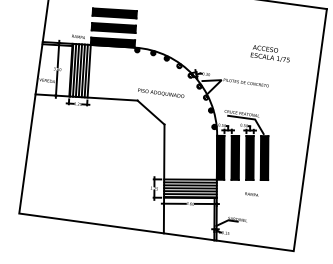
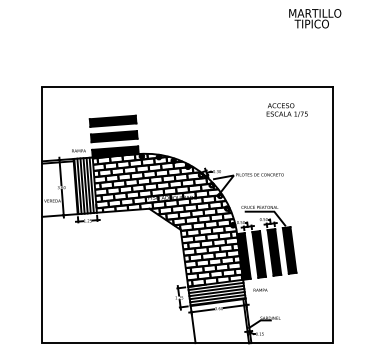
text: (270, 53) -> (286, 109), moved
hatch: (153, 113) -> (167, 219), added
text: (251, 193) -> (260, 289), moved

